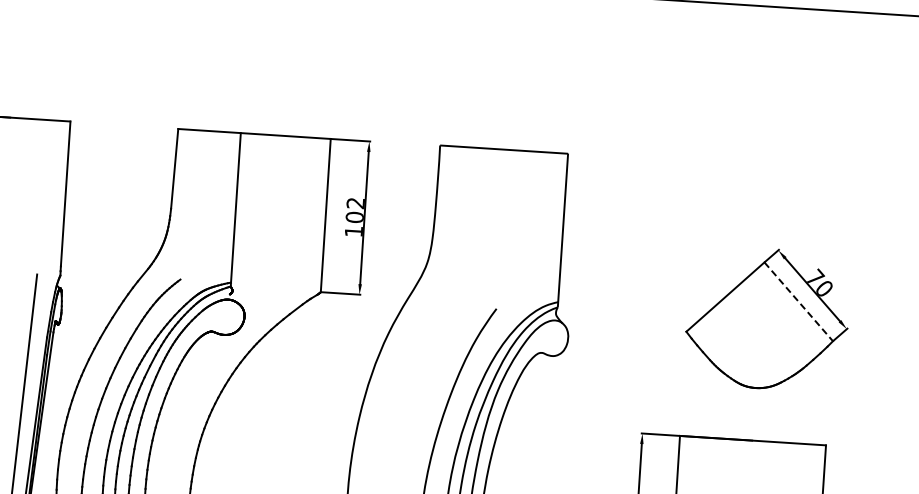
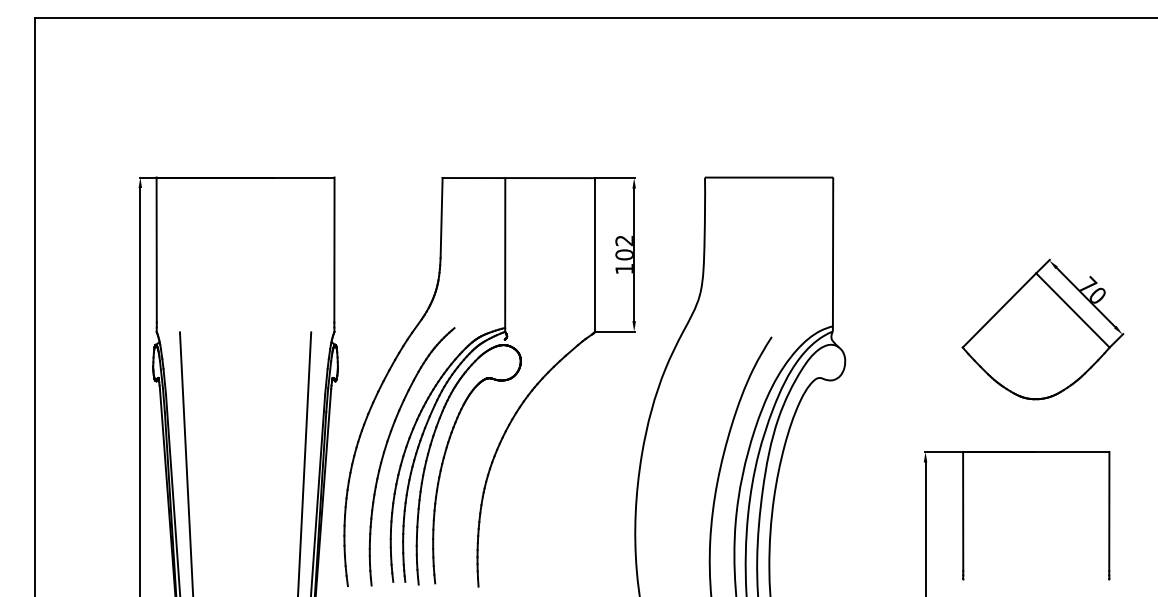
line: (799, 301) -> (1073, 310), dashed -> solid

